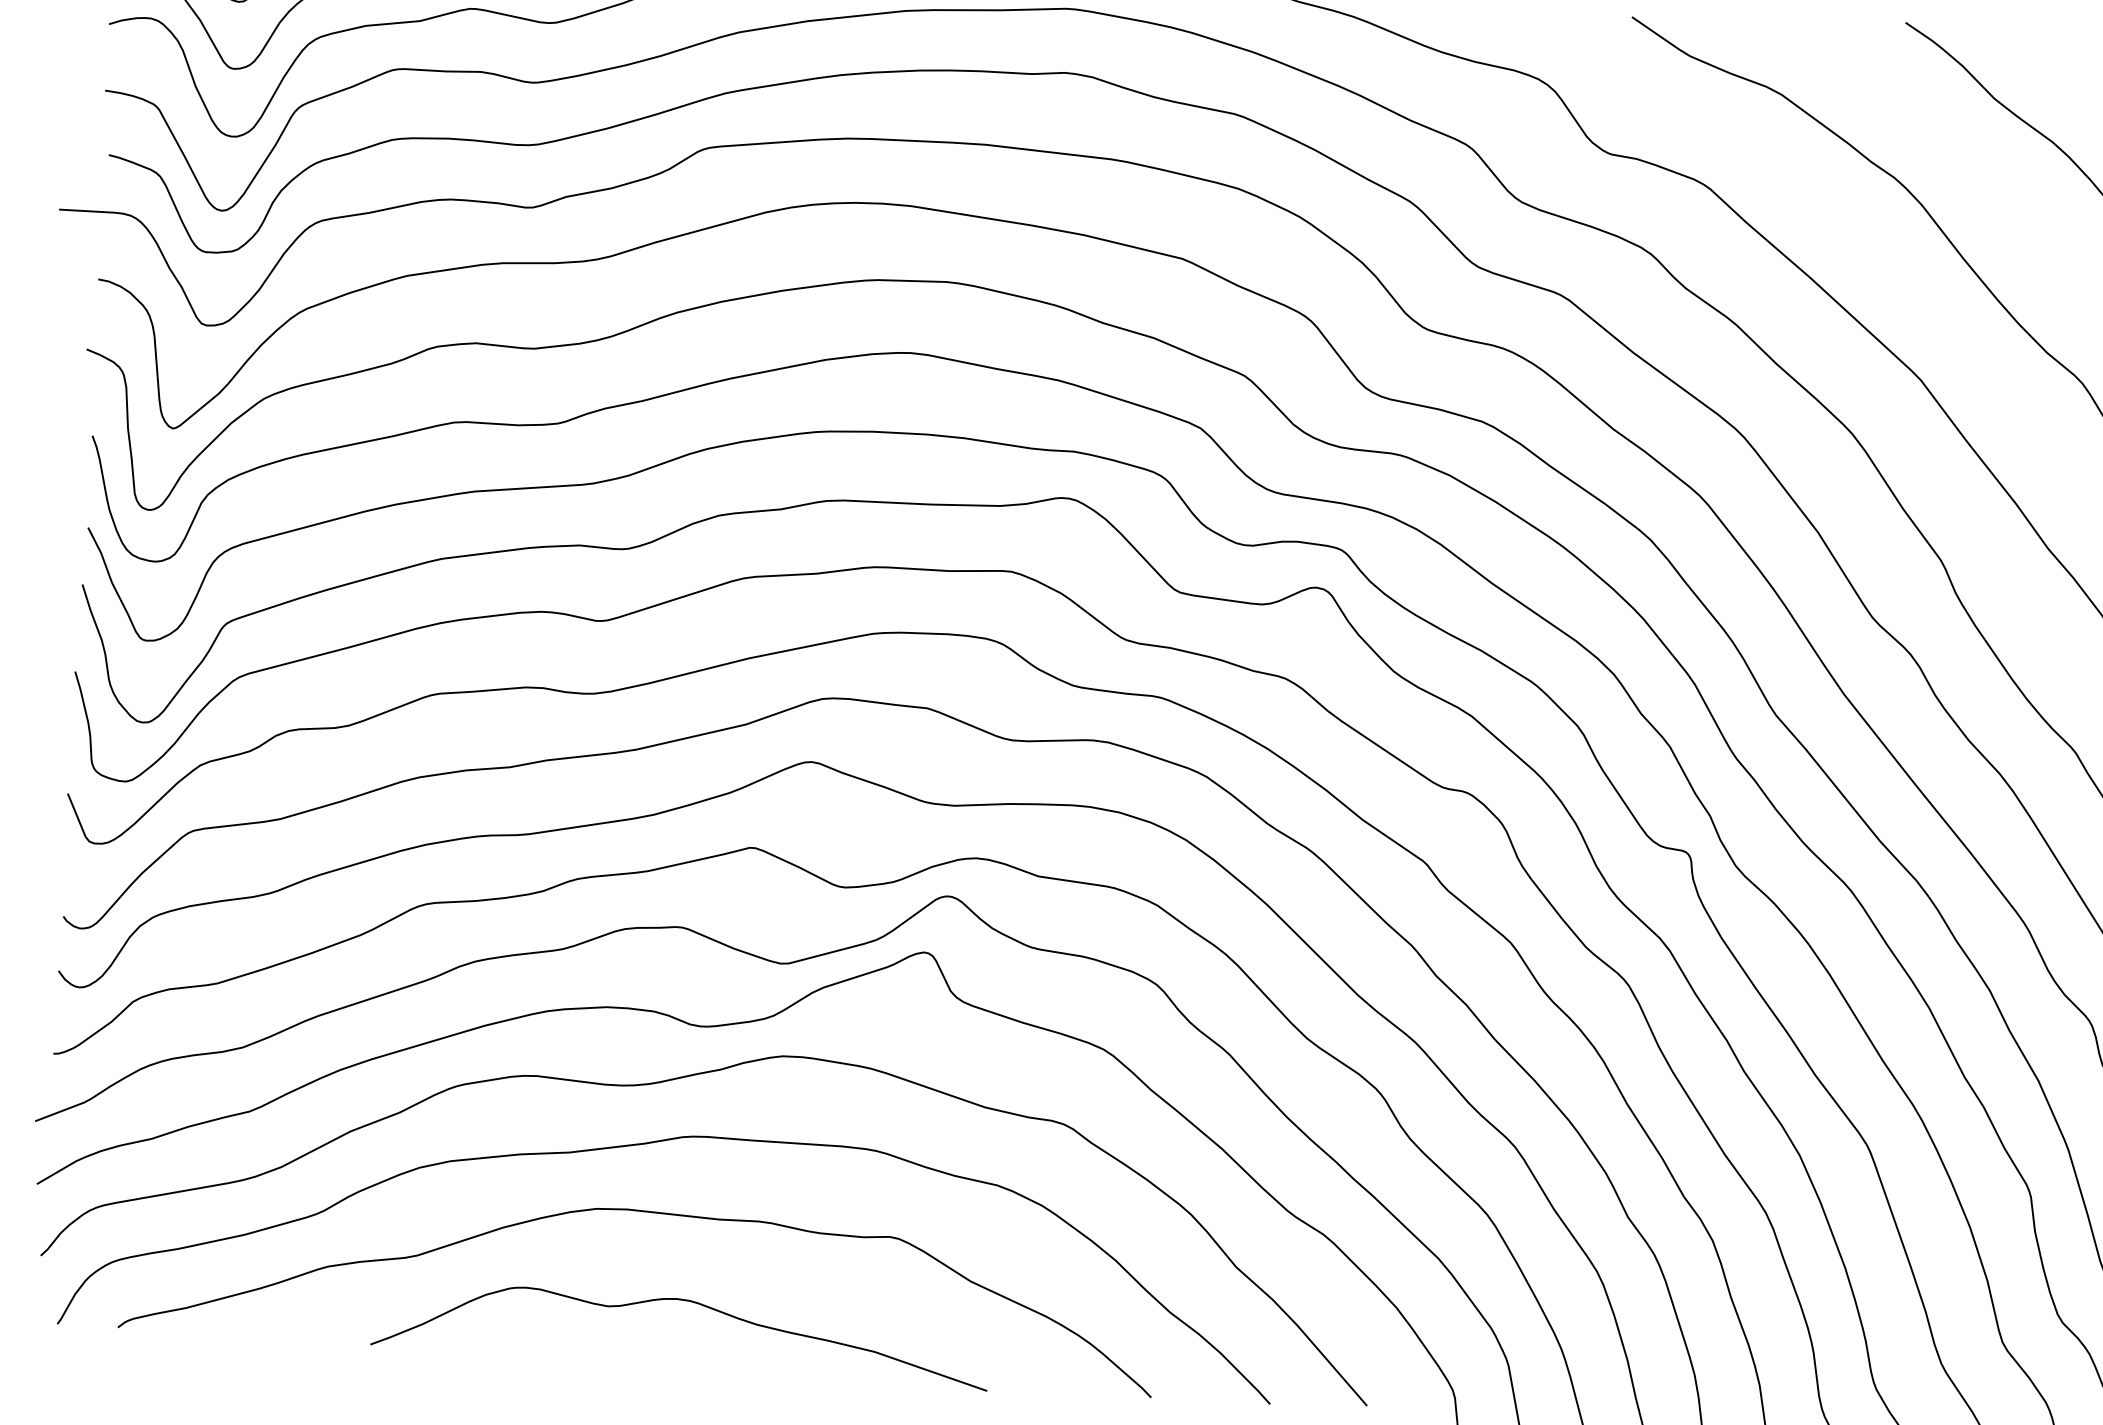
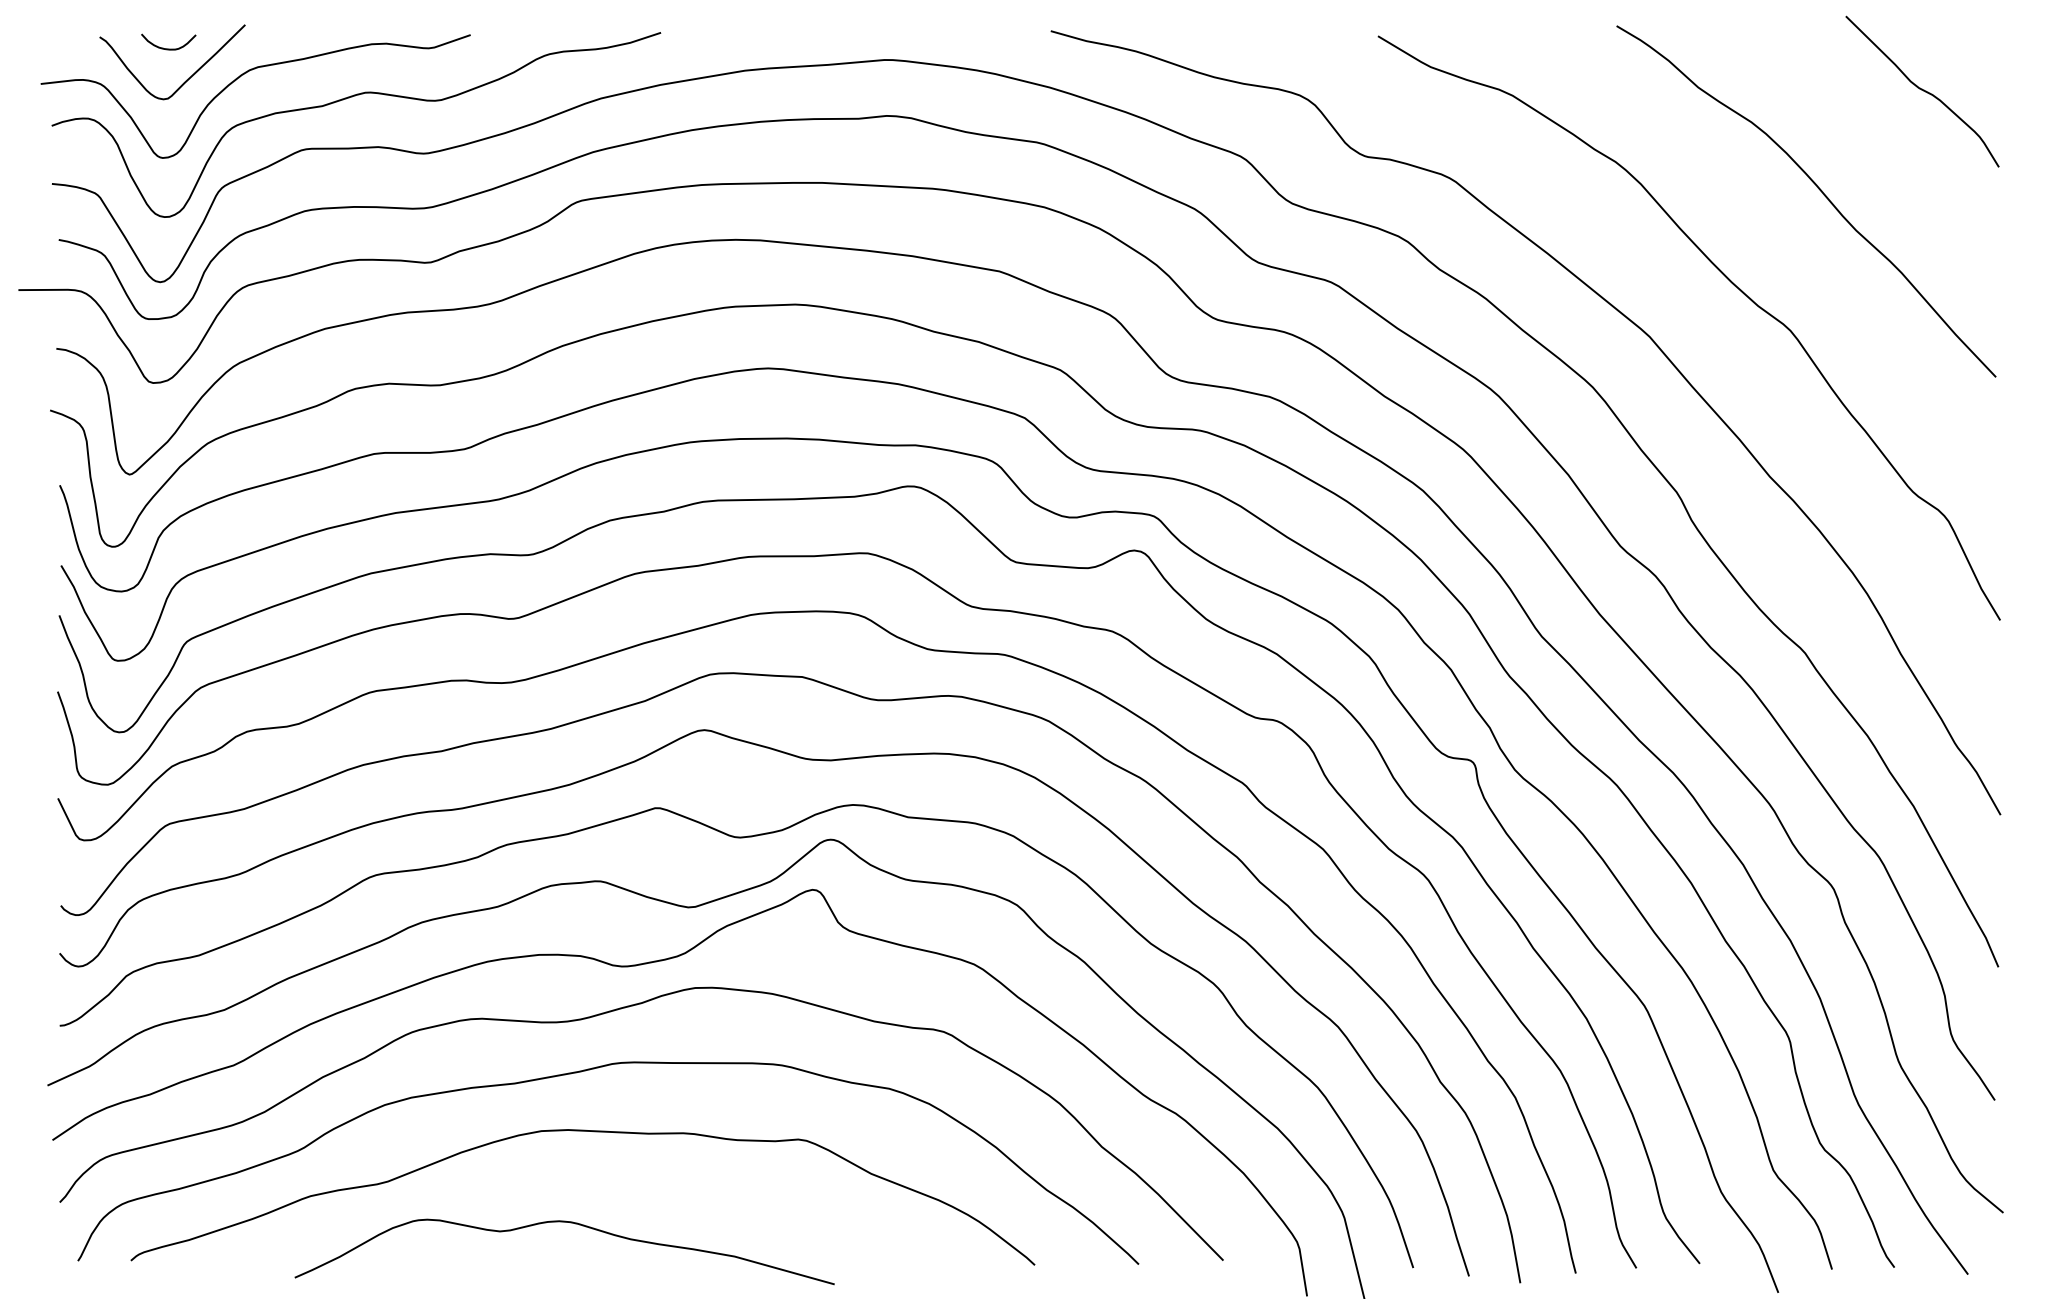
curve: (689, 1302) -> (570, 1223), moved

